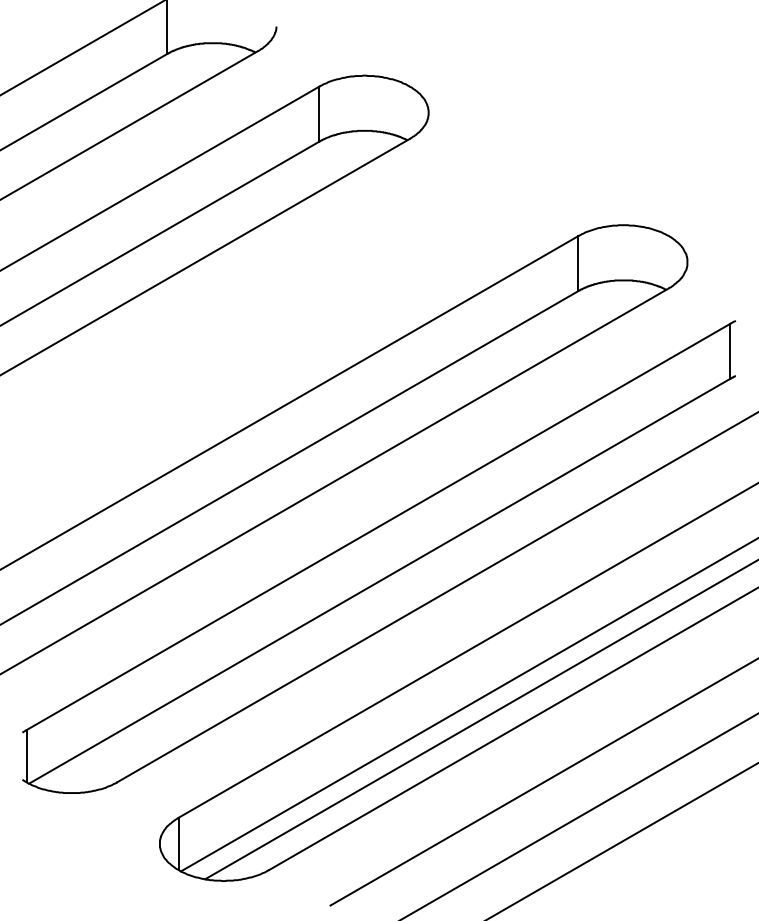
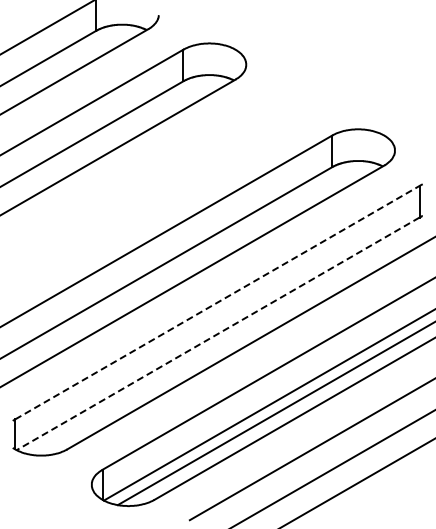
line: (378, 526) -> (217, 302), solid -> dashed
line: (380, 580) -> (218, 333), solid -> dashed

